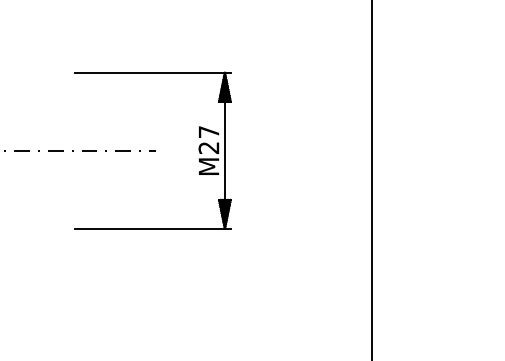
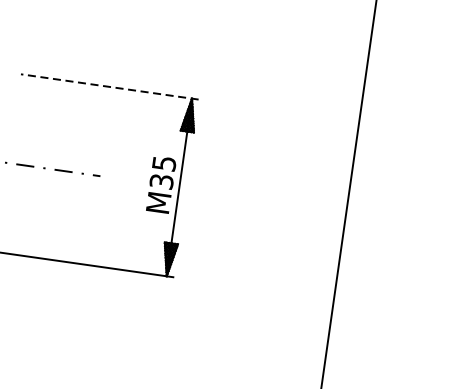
line: (152, 72) -> (109, 86), solid -> dashed
text: (209, 140) -> (163, 173), M27 -> M35

